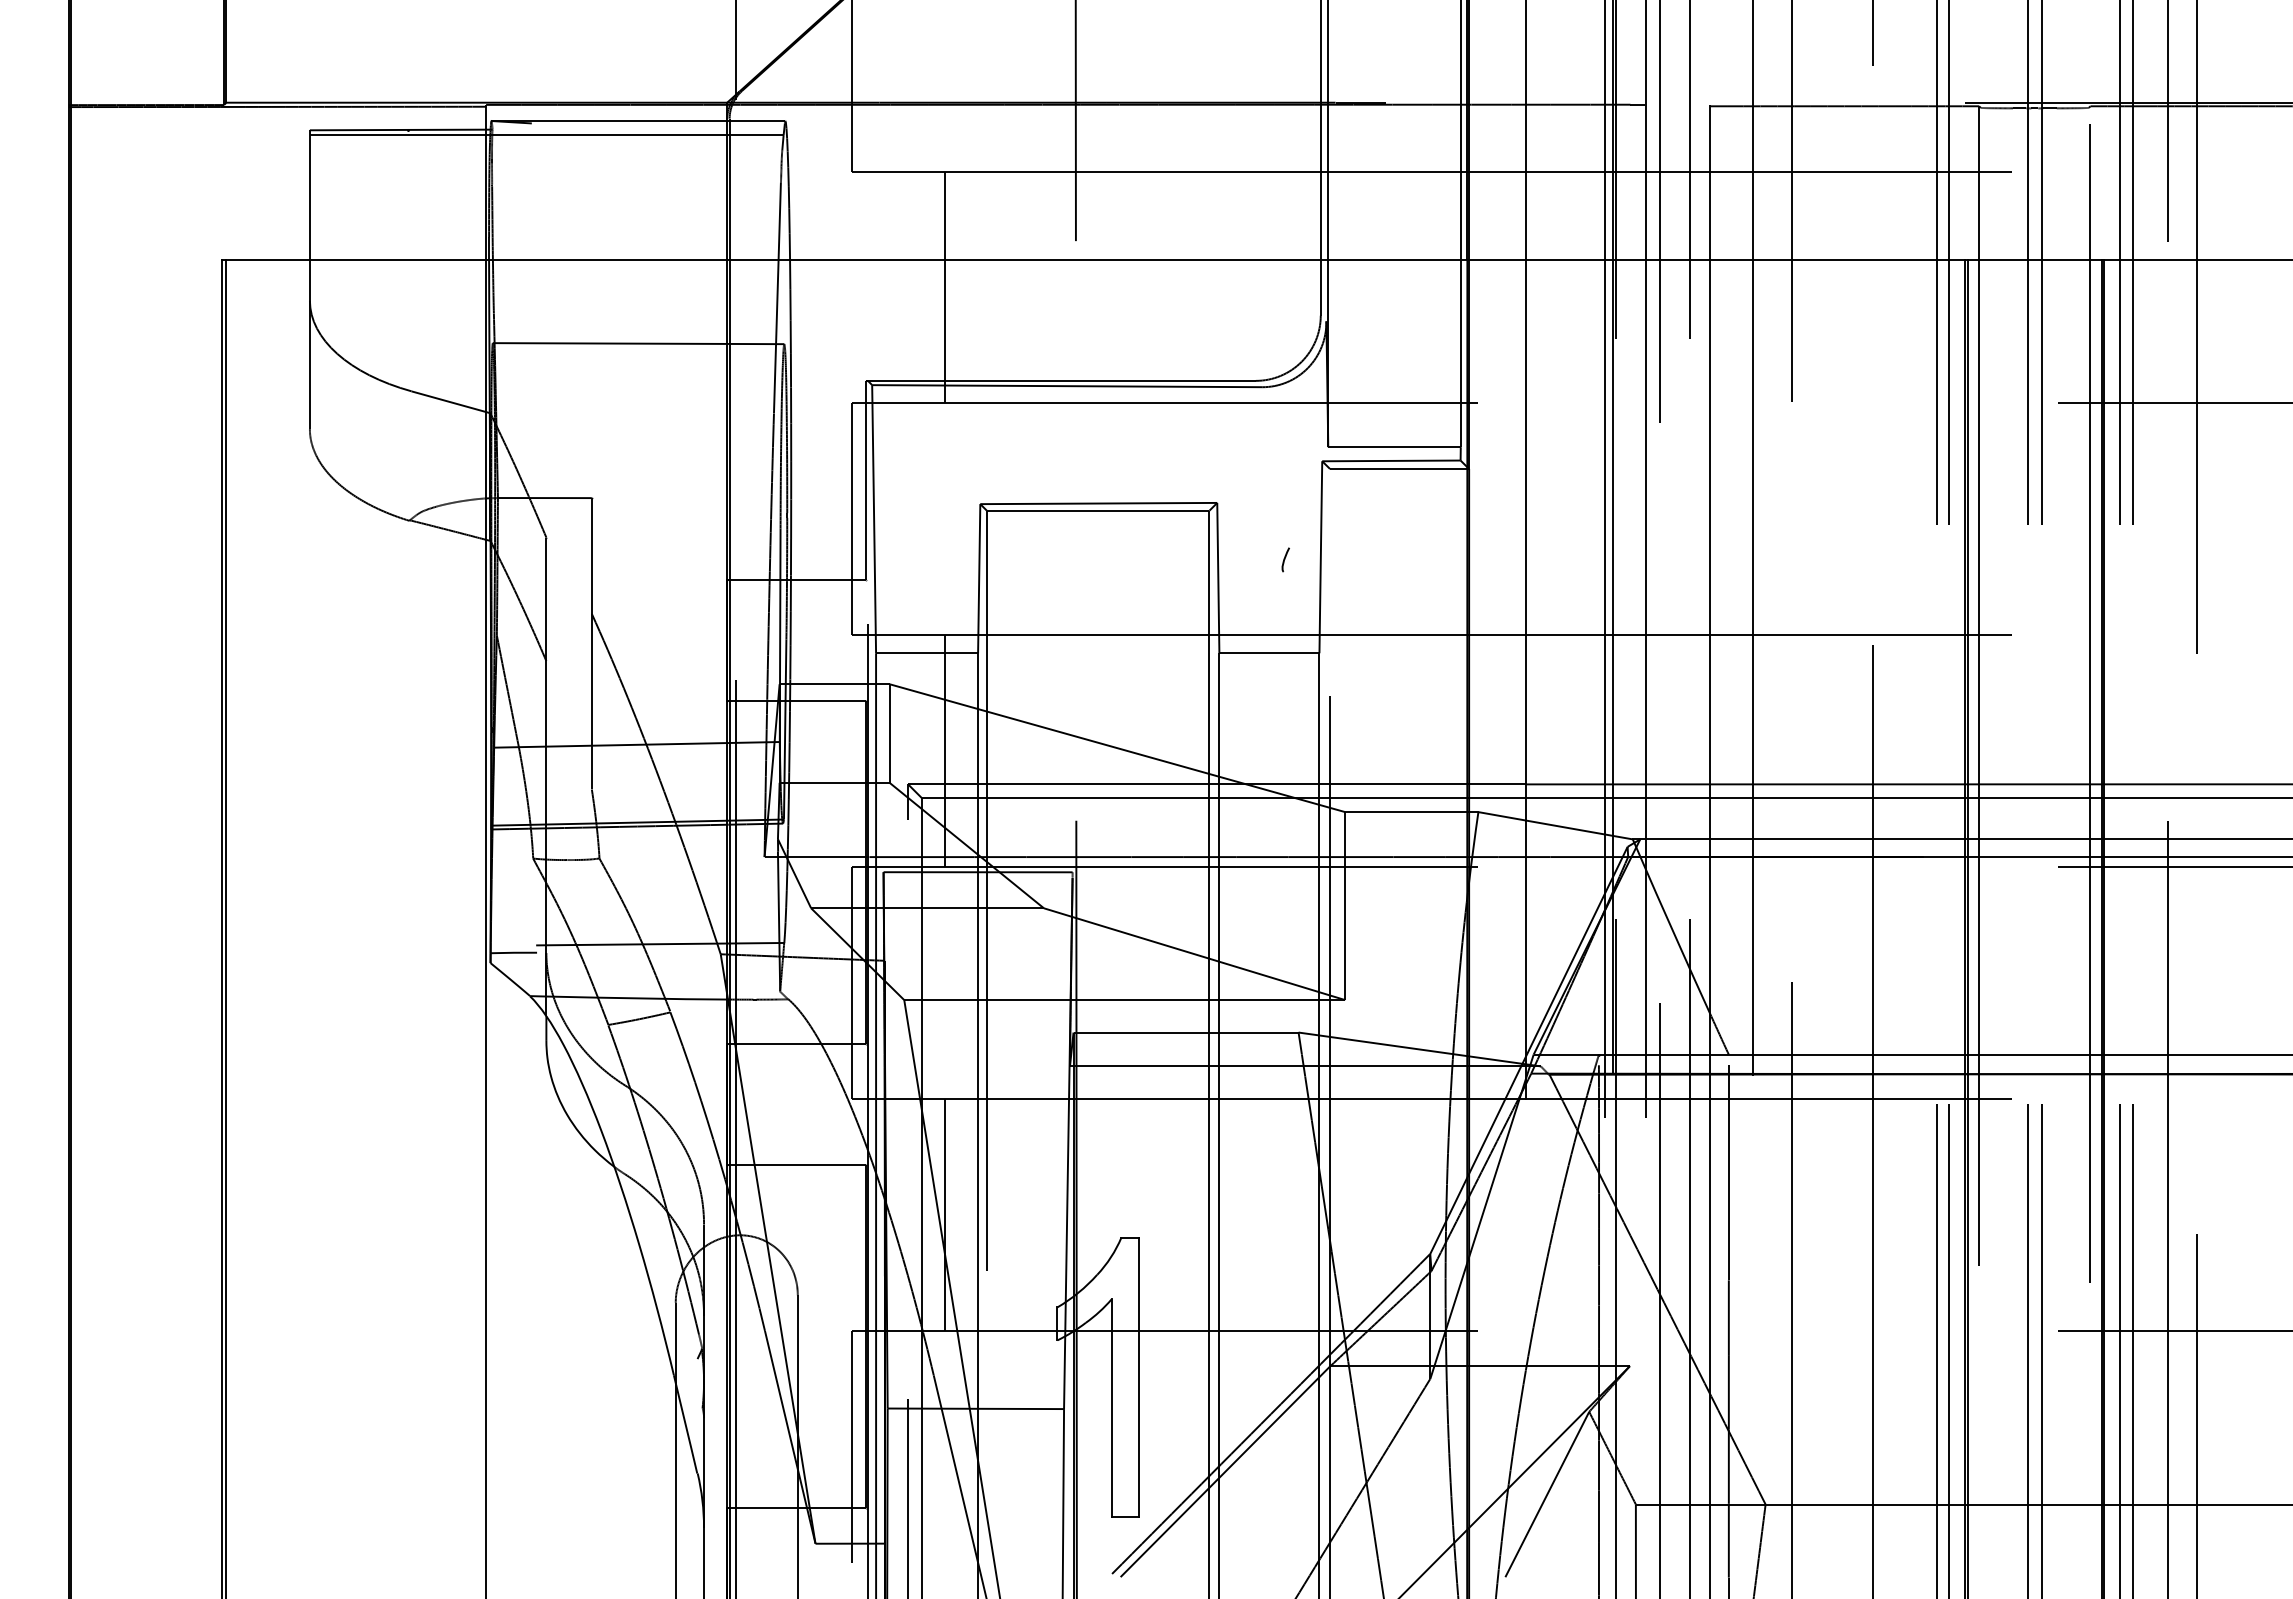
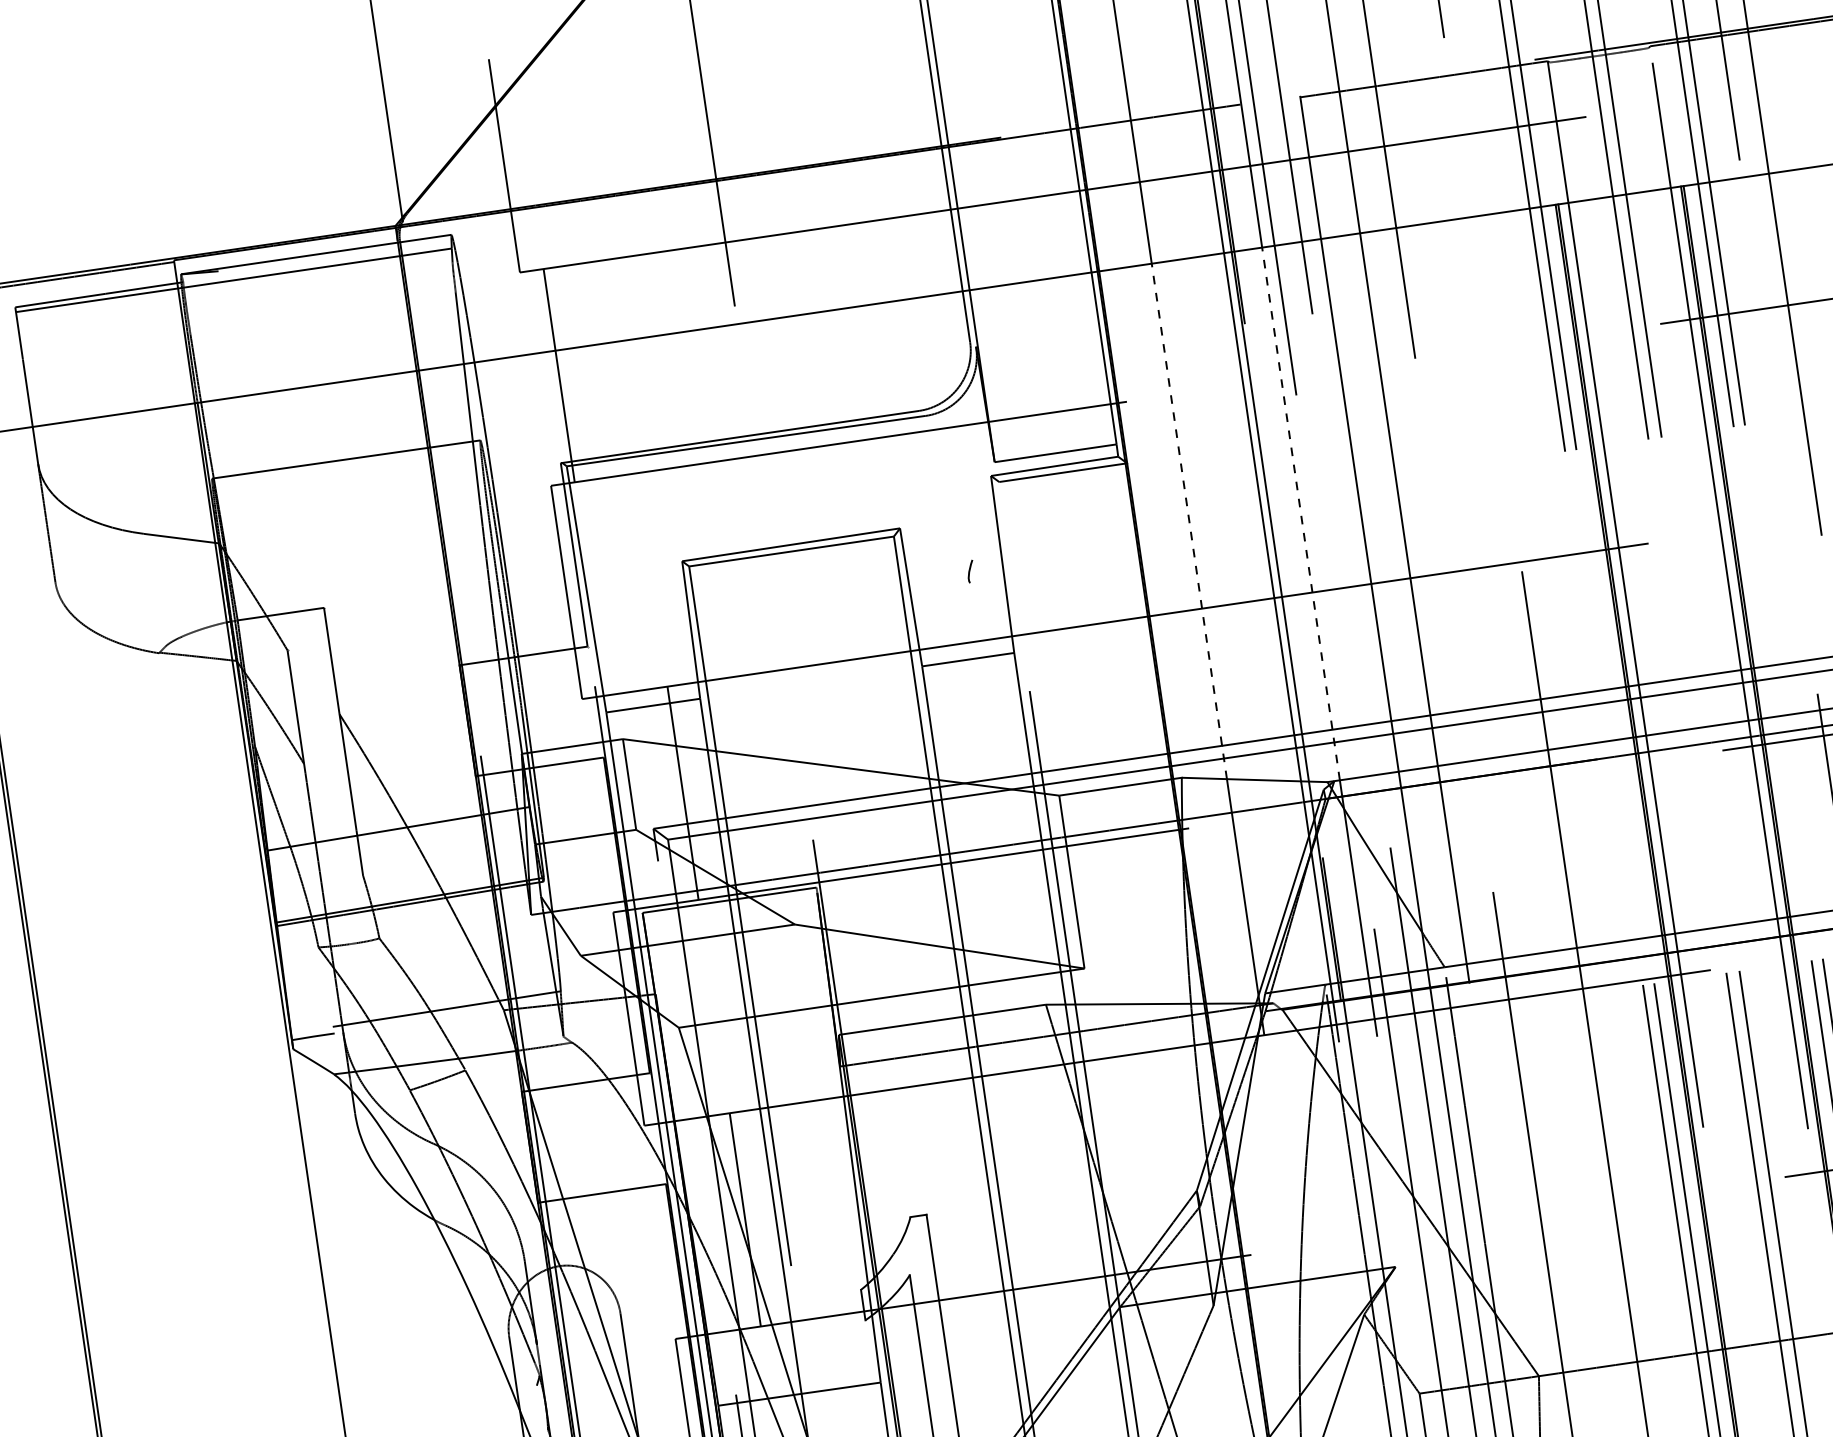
line: (945, 287) -> (559, 375), moved
line: (1526, 539) -> (1189, 520), solid -> dashed
line: (1646, 549) -> (1301, 513), solid -> dashed

